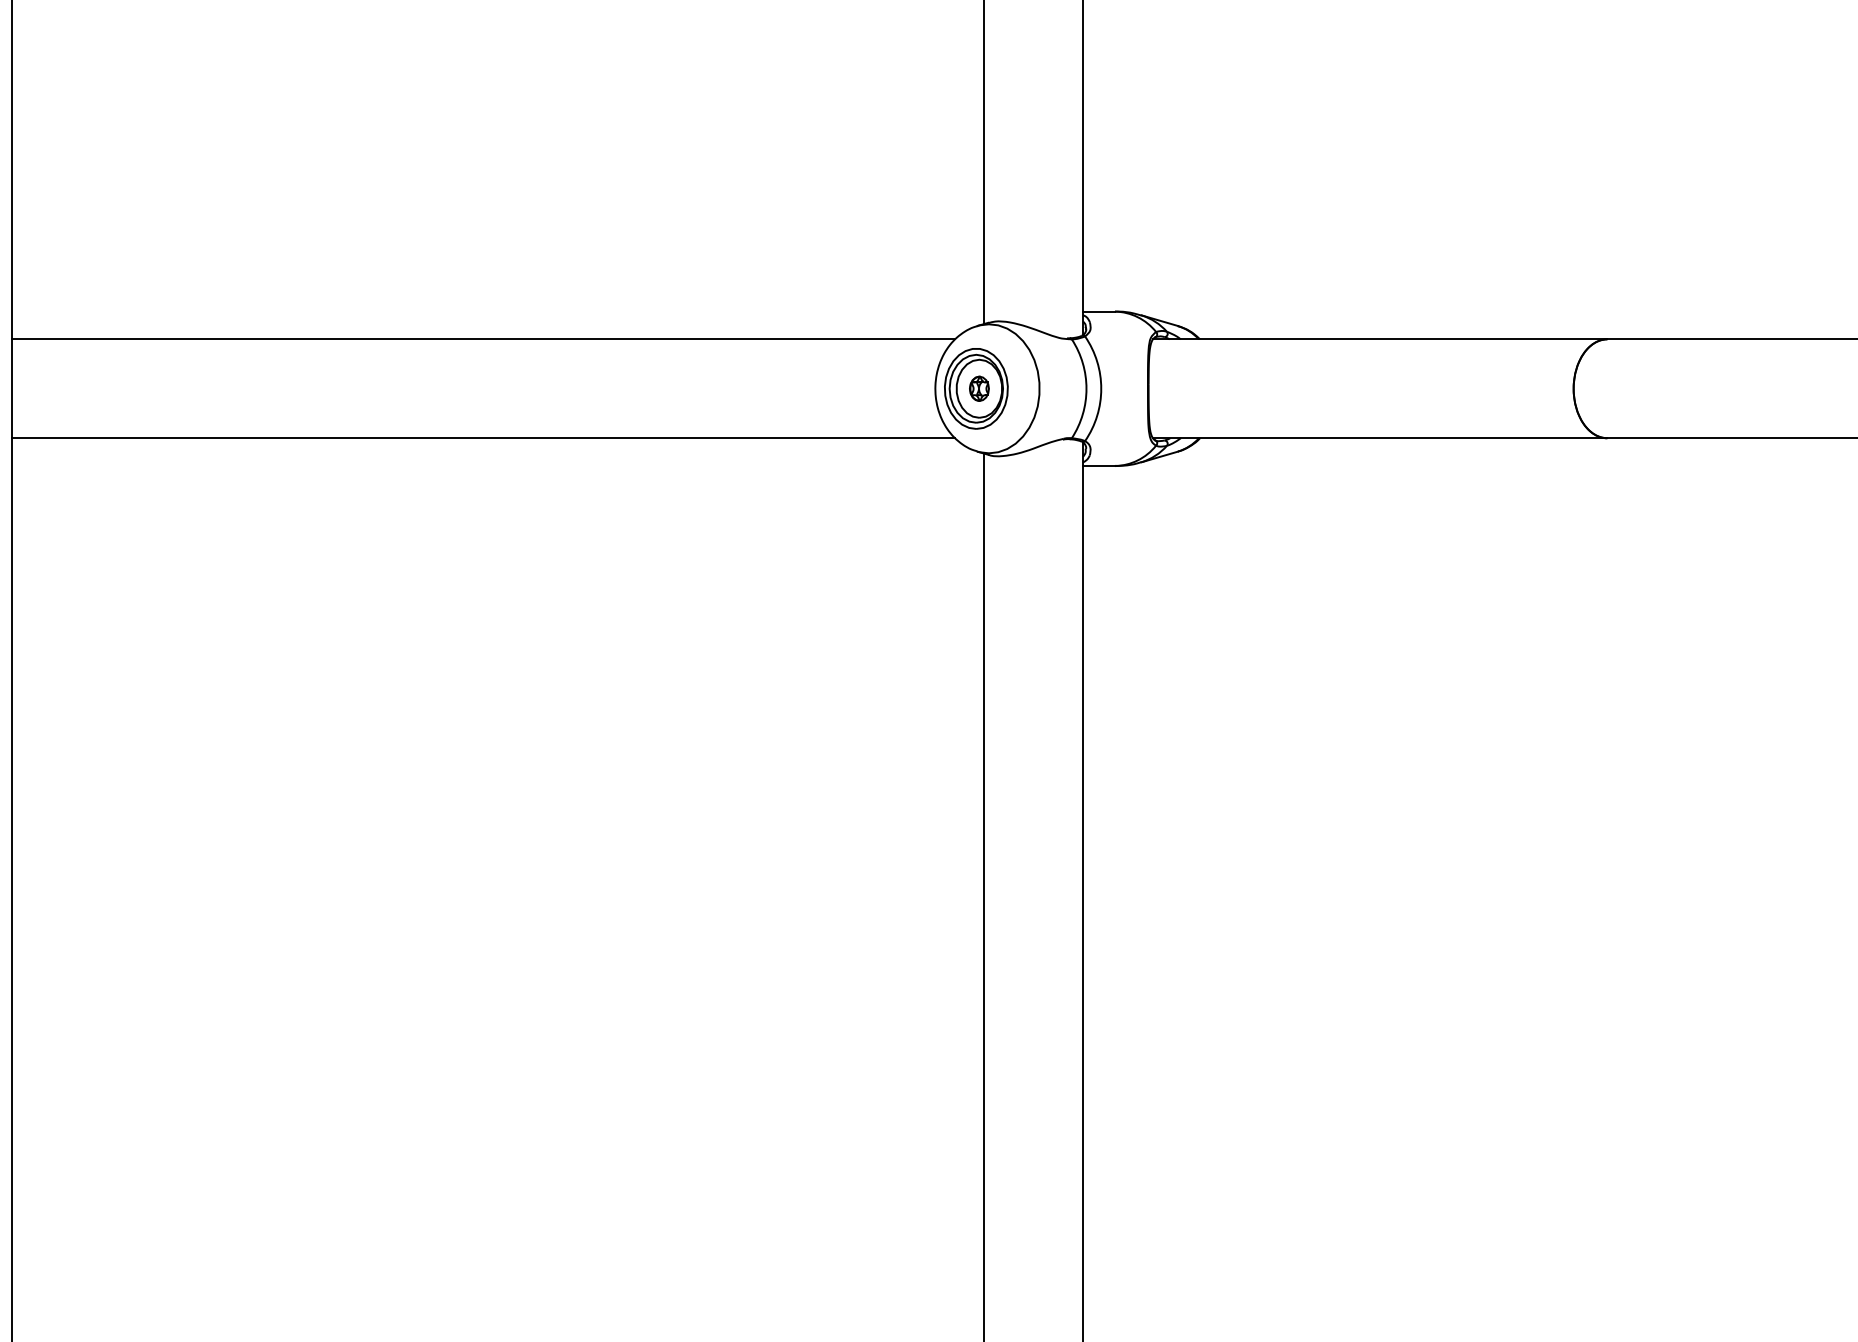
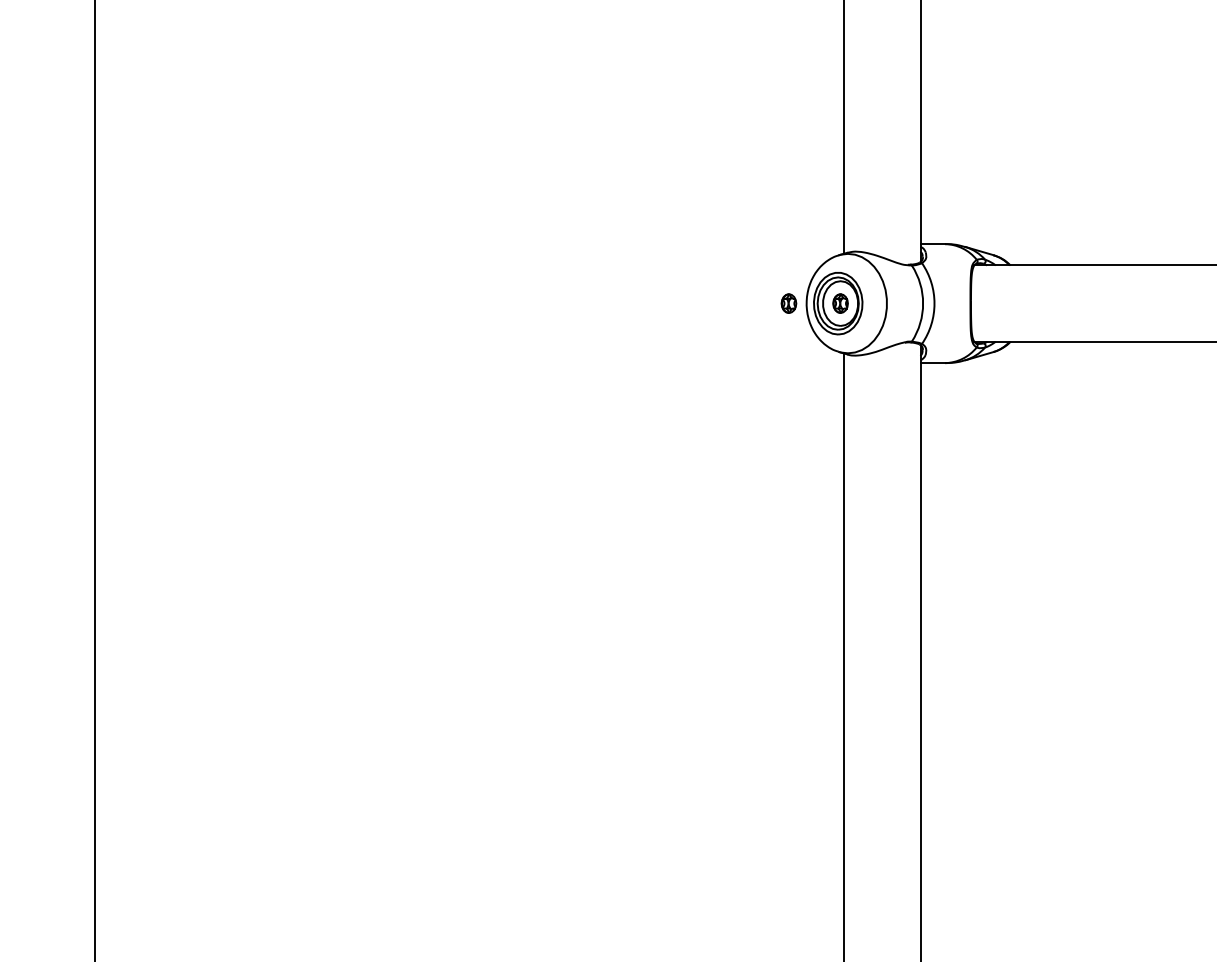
line: (483, 339) -> (458, 265), removed
part: (912, 388) -> (789, 303), added
line: (483, 438) -> (458, 341), removed

